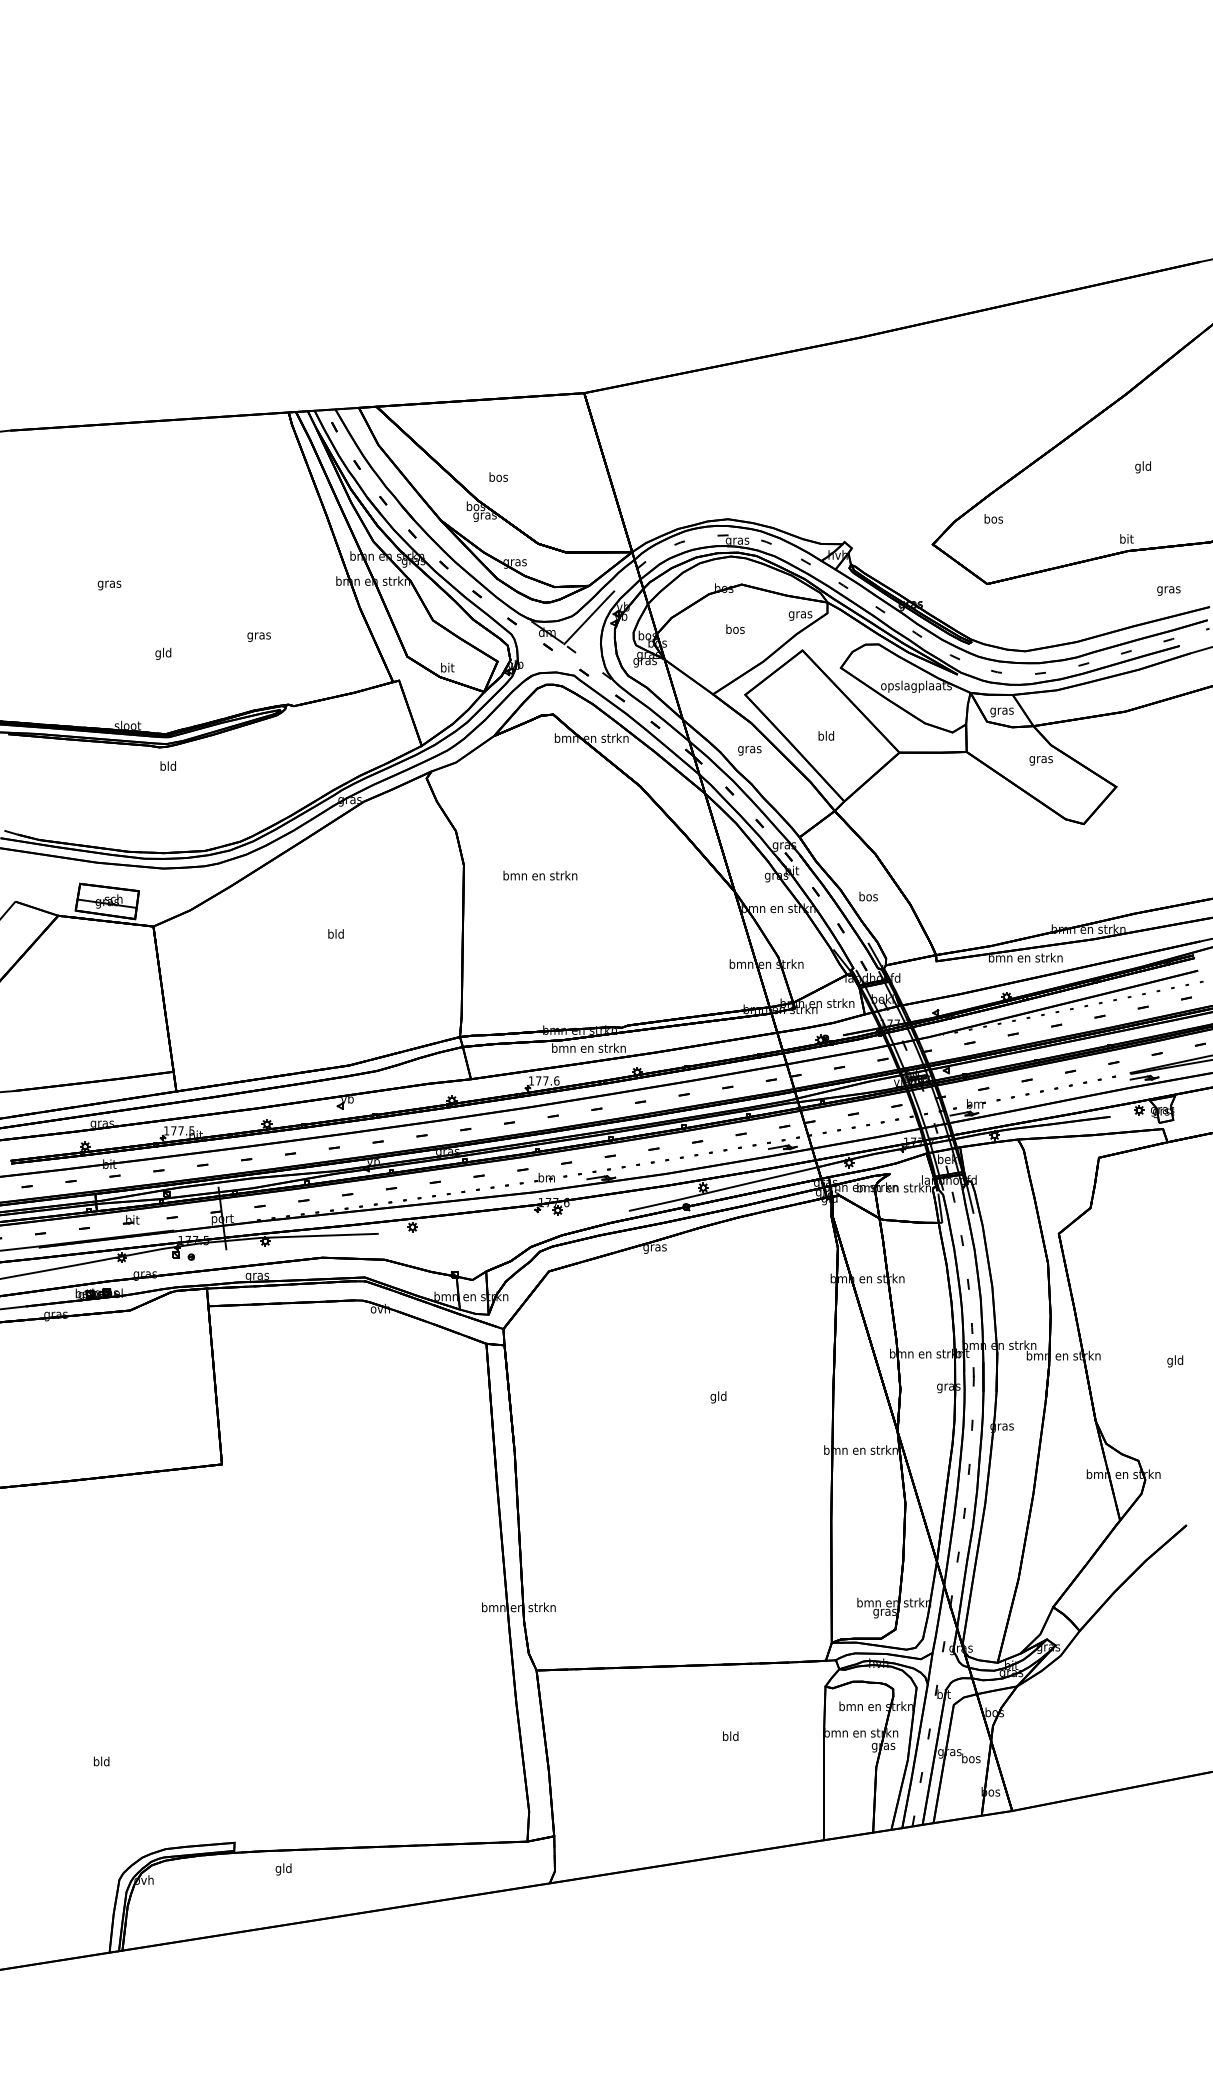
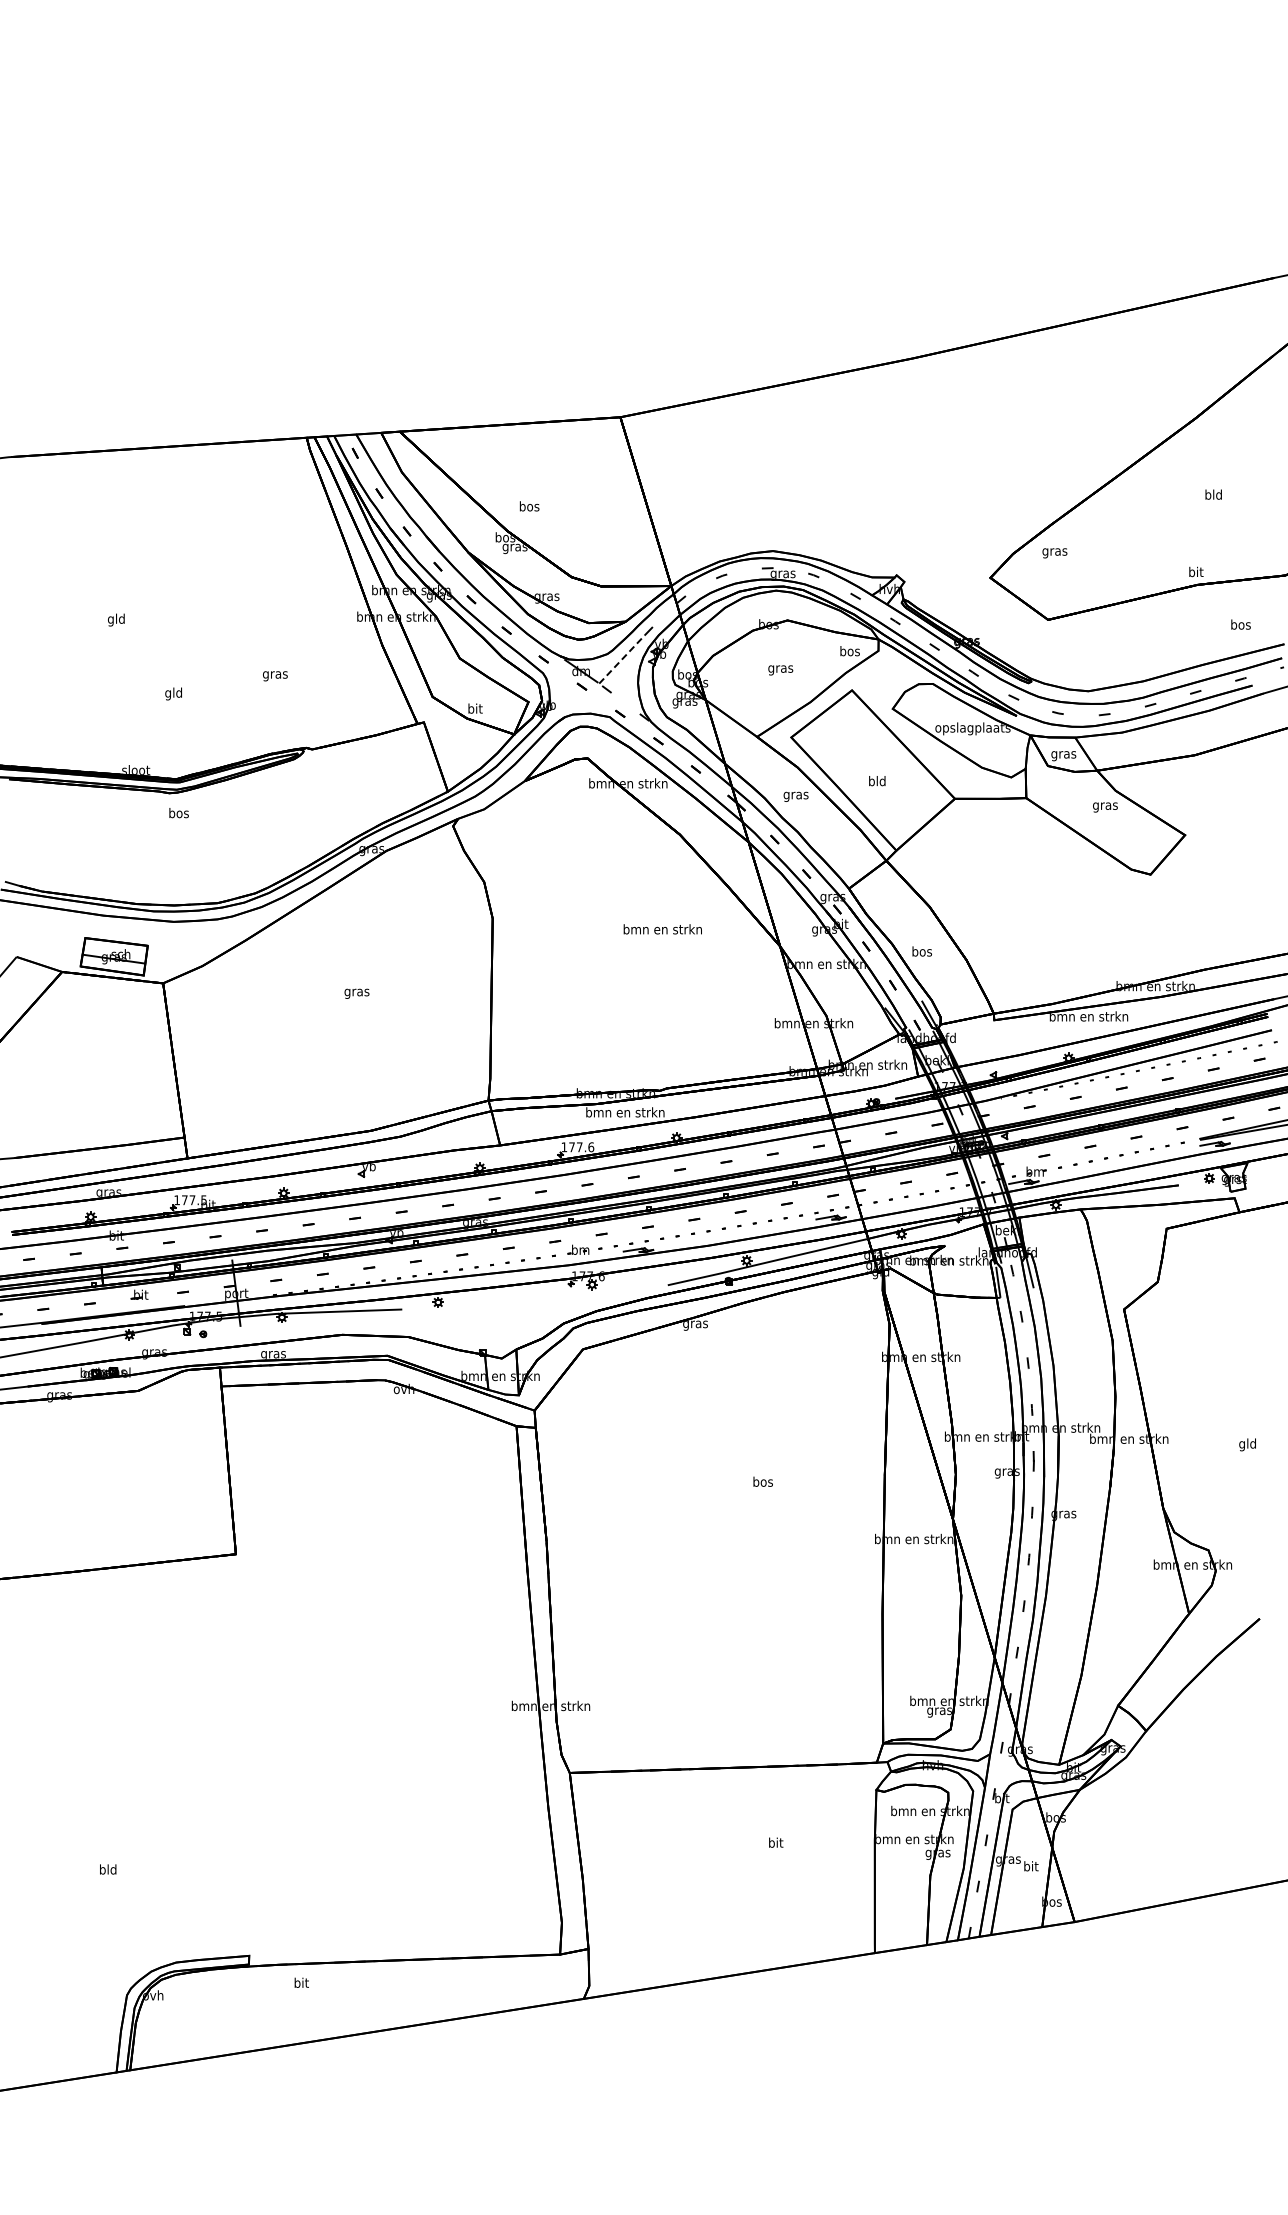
text: (1138, 466) -> (1208, 495), gld -> bld
text: (993, 519) -> (1054, 551), bos -> gras
text: (109, 583) -> (116, 619), gras -> gld
text: (1168, 589) -> (1240, 625), gras -> bos
text: (800, 614) -> (849, 652), gras -> bos
line: (586, 621) -> (622, 659), solid -> dashed
text: (735, 629) -> (780, 668), bos -> gras
text: (167, 766) -> (178, 813), bld -> bos
text: (540, 875) -> (662, 929), moved
text: (335, 935) -> (356, 992), bld -> gras
text: (718, 1396) -> (762, 1482), gld -> bos
text: (730, 1736) -> (775, 1842), bld -> bit
text: (970, 1758) -> (1030, 1866), bos -> bit
text: (282, 1868) -> (300, 1983), gld -> bit

